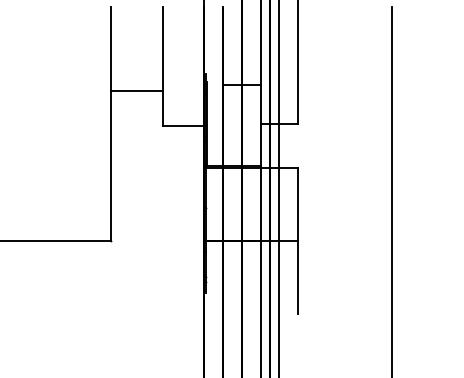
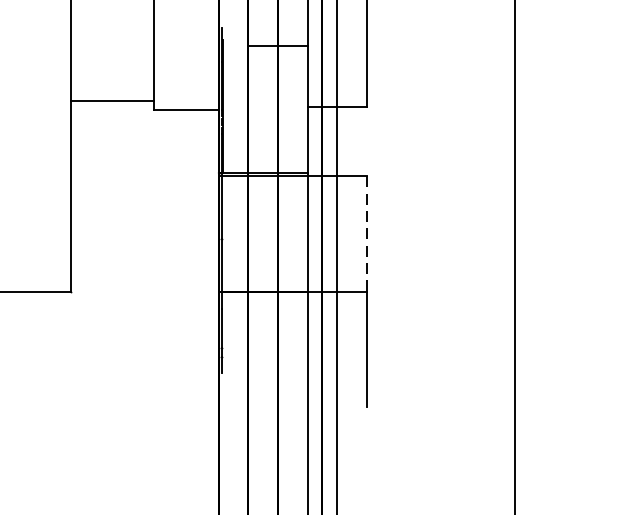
line: (136, 91) -> (111, 101), moved
line: (298, 204) -> (367, 233), solid -> dashed

